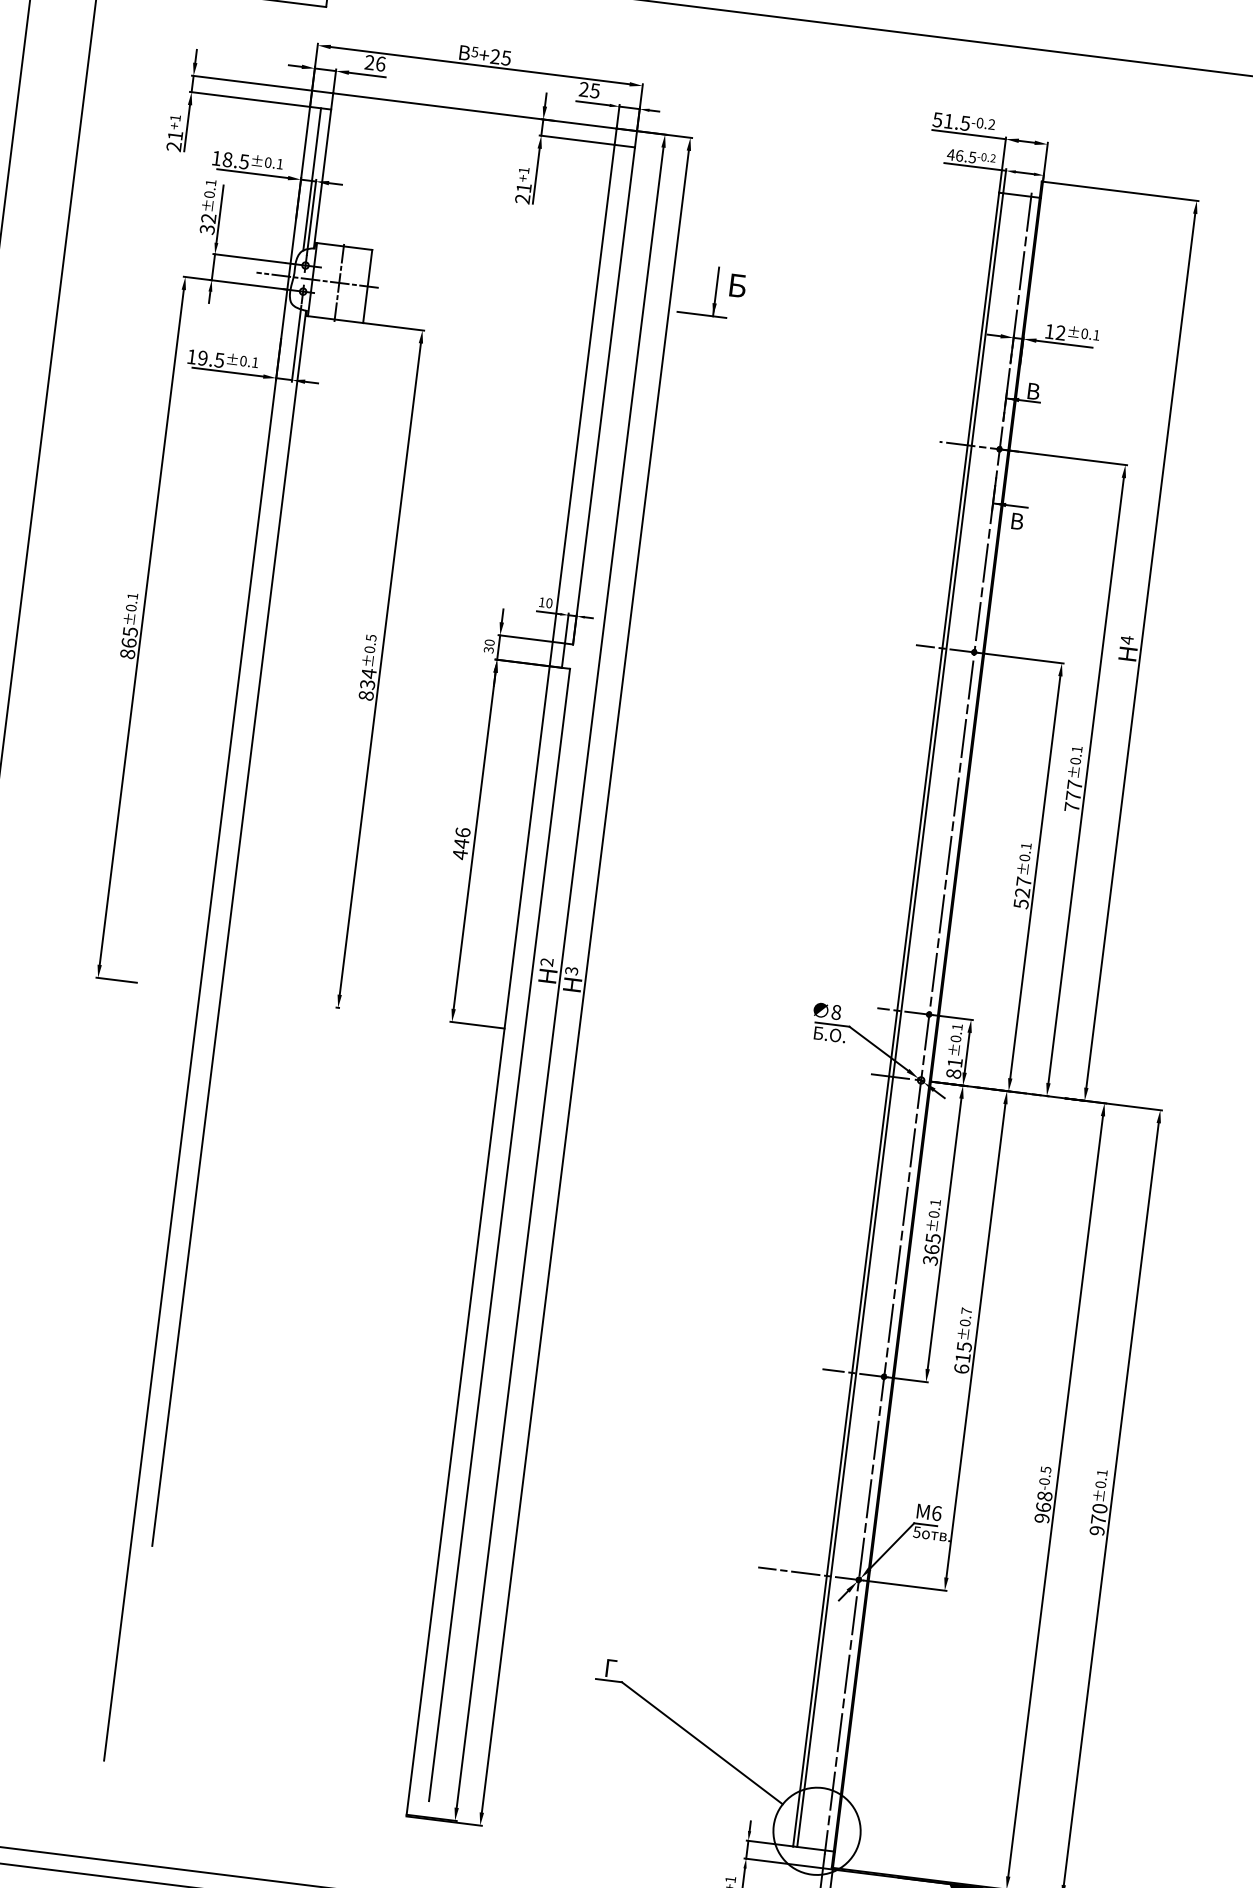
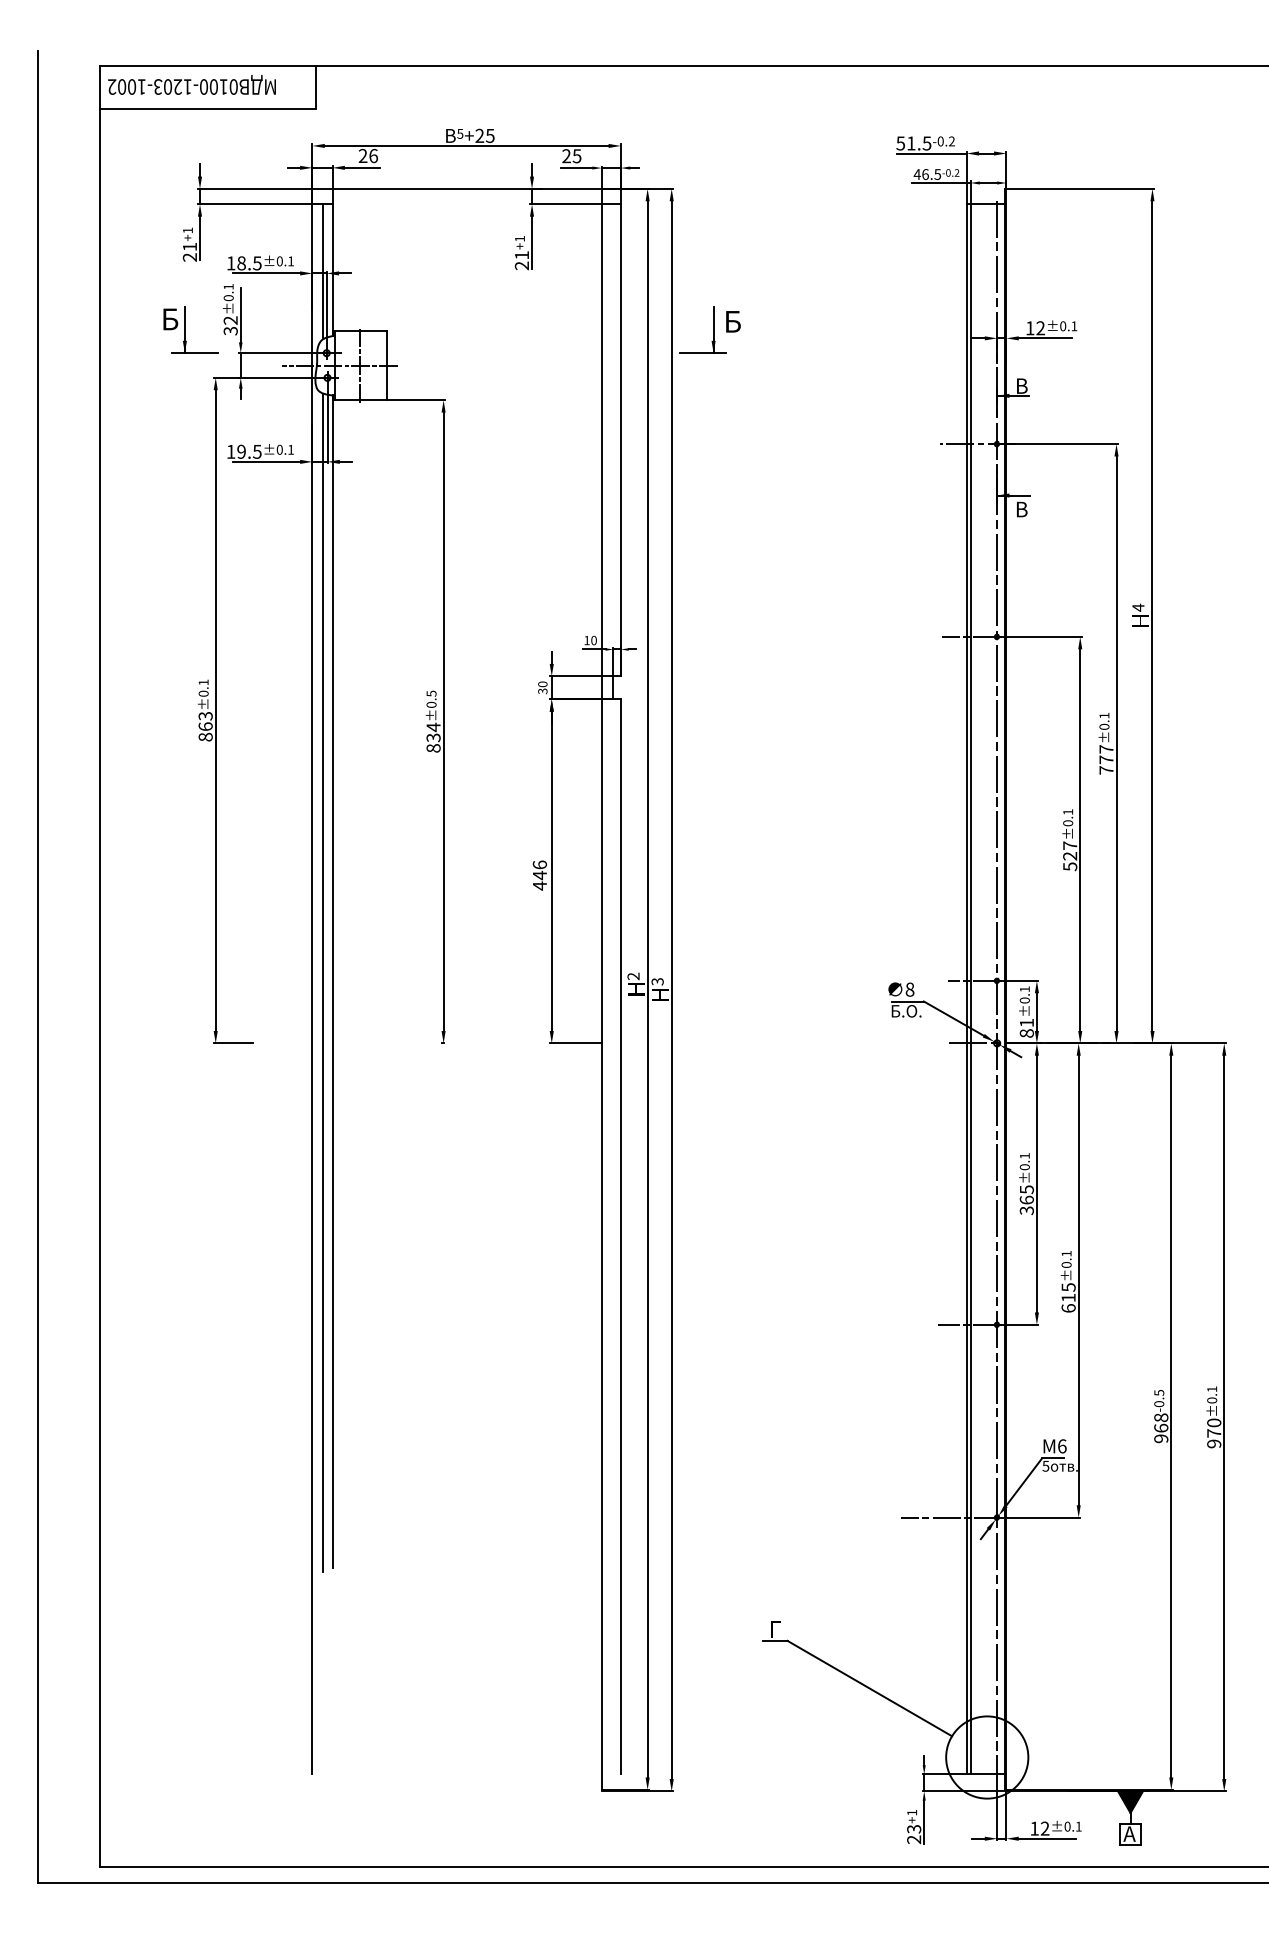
part: (165, 222) -> (190, 329), added
text: (129, 632) -> (204, 716), 865 -> 863
line: (218, 927) -> (322, 982), added
text: (966, 1310) -> (1066, 1253), ±0.7 -> ±0.1

